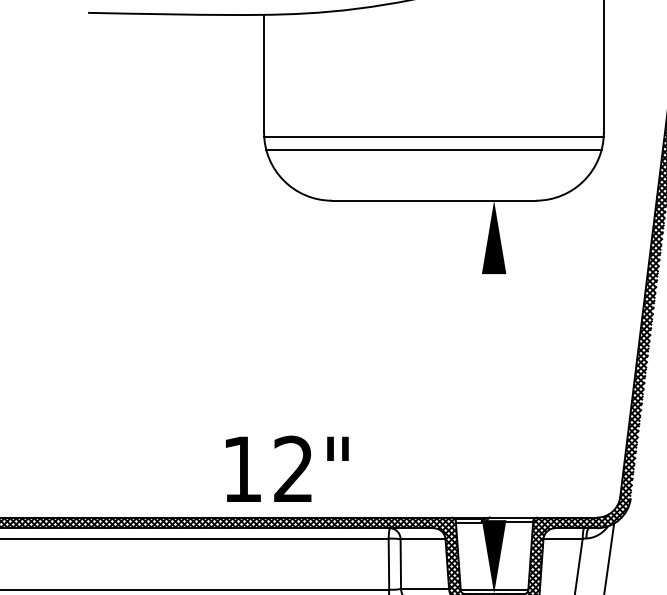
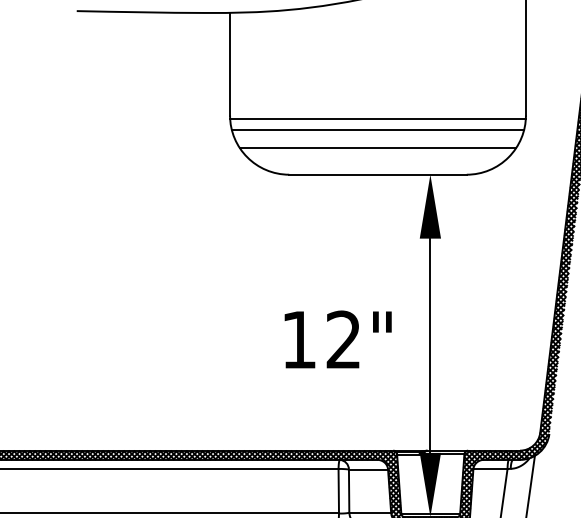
line: (433, 170) -> (377, 148), added
line: (494, 397) -> (430, 346), added
text: (287, 468) -> (338, 339), moved

